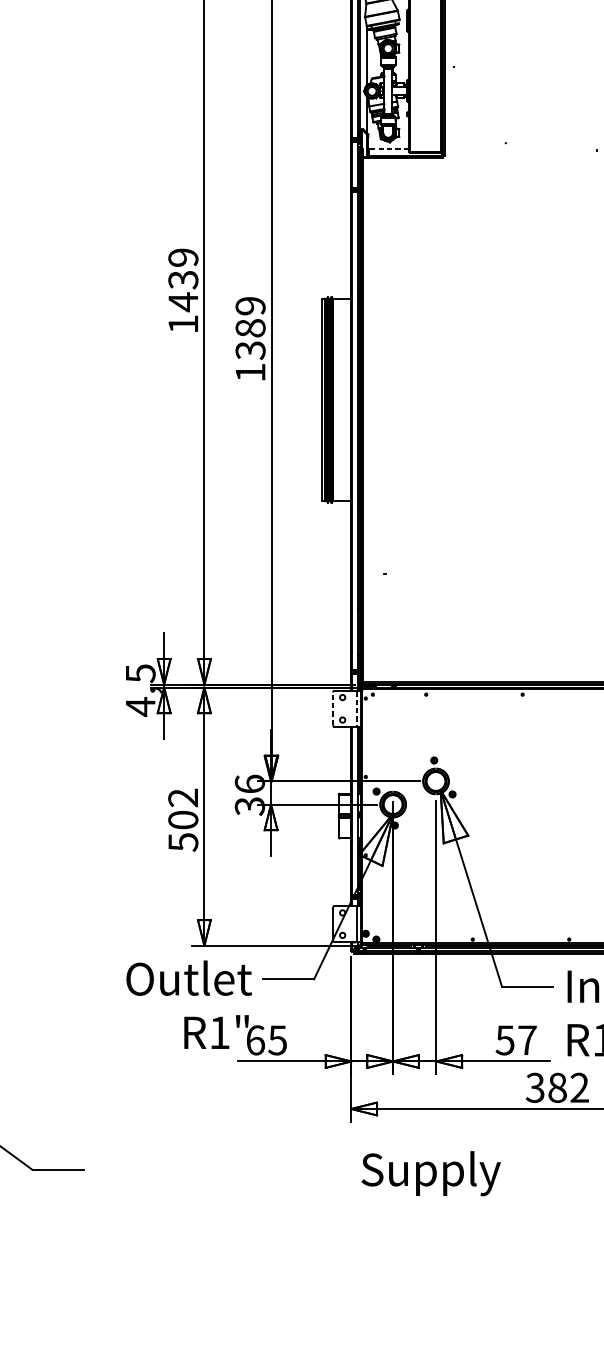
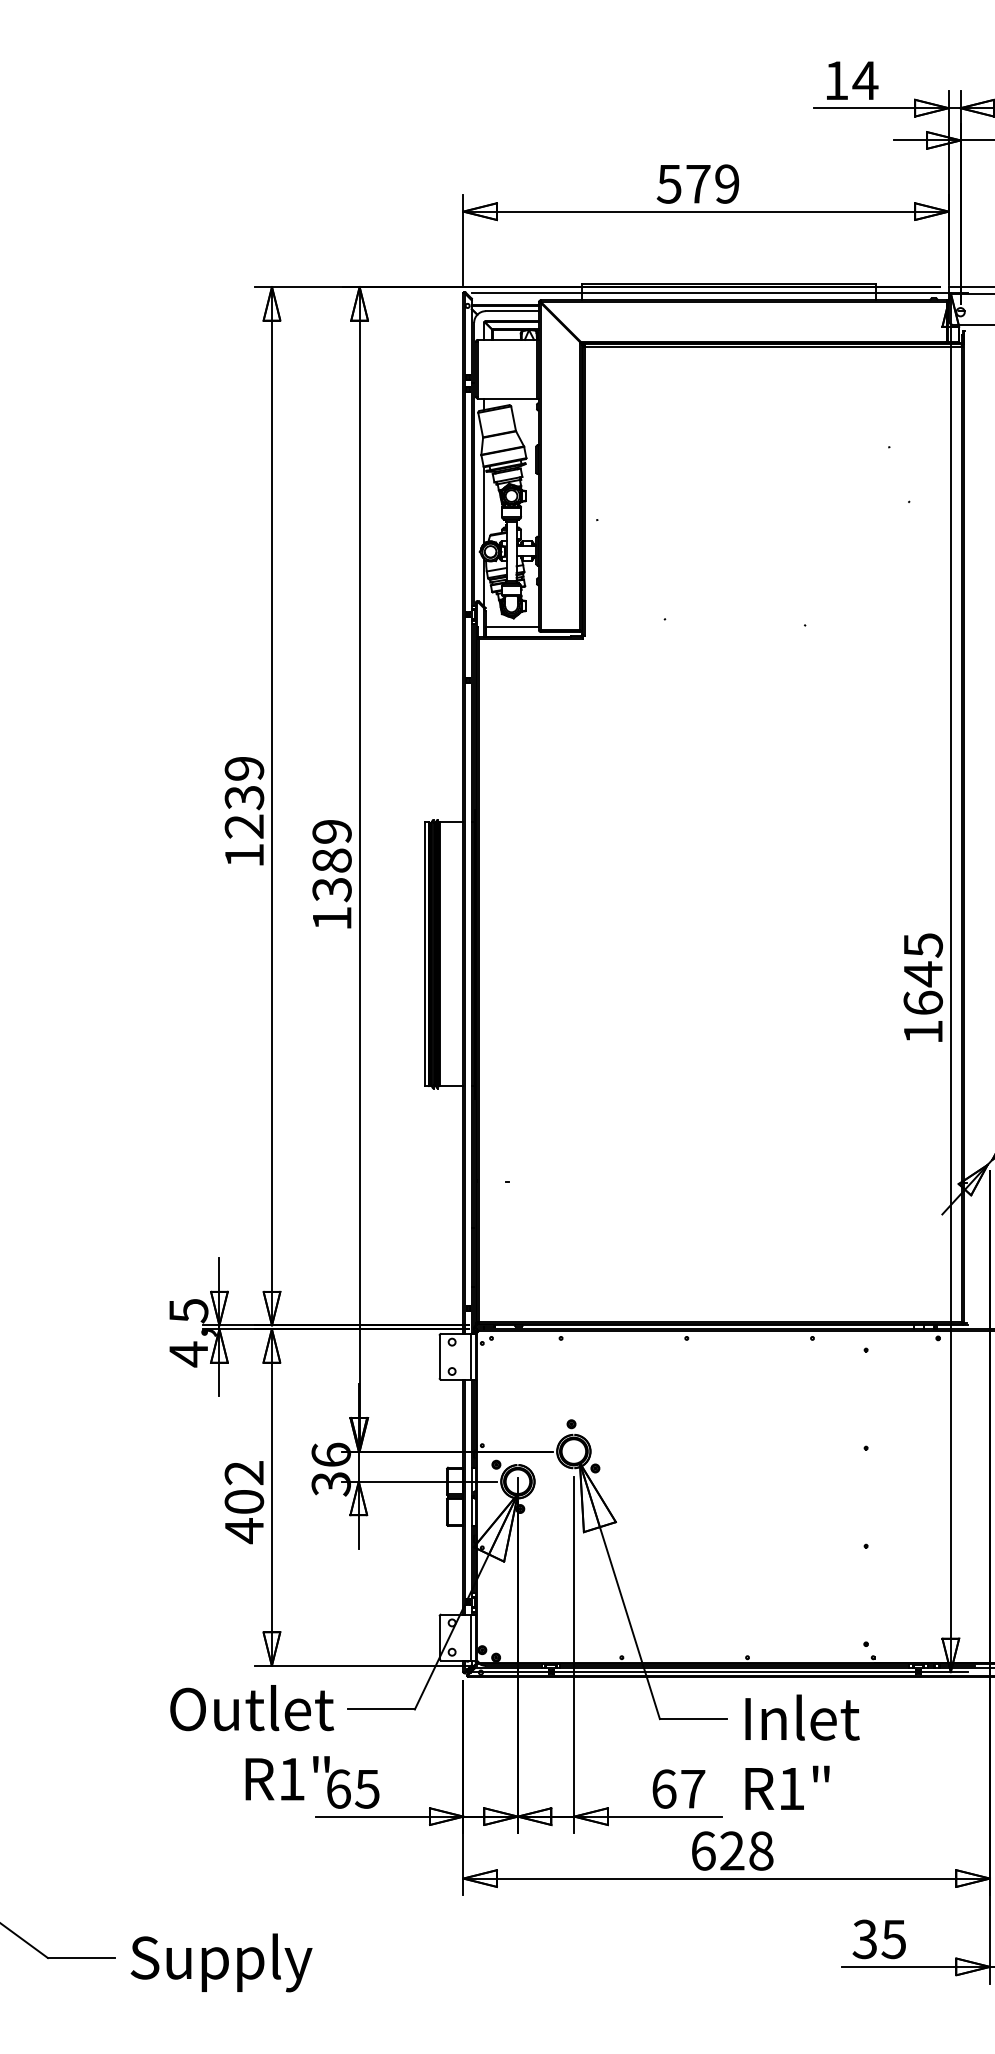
line: (388, 148) -> (512, 626), dashed -> solid
text: (182, 302) -> (243, 826), 1439 -> 1239
line: (332, 708) -> (439, 1356), dashed -> solid
line: (356, 709) -> (470, 1357), dashed -> solid
text: (183, 842) -> (244, 1531), 502 -> 402
text: (504, 1039) -> (663, 1788), 57 -> 67
text: (556, 1087) -> (731, 1850), 382 -> 628
text: (431, 1173) -> (221, 1962), moved

